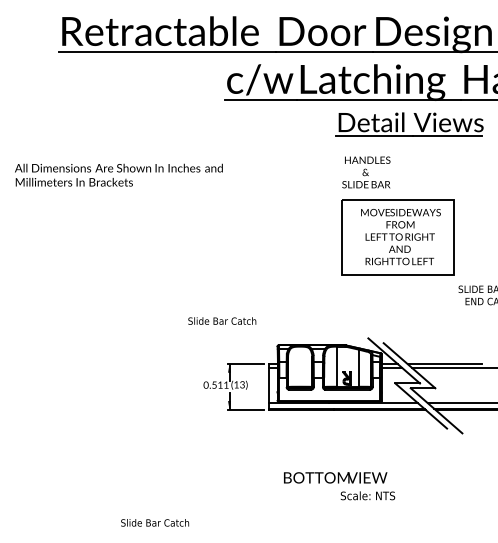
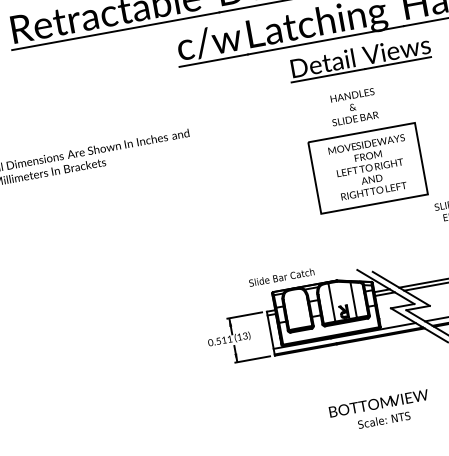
text: (366, 172) -> (353, 107), moved
text: (222, 320) -> (281, 276), moved
text: (335, 477) -> (378, 403), moved

